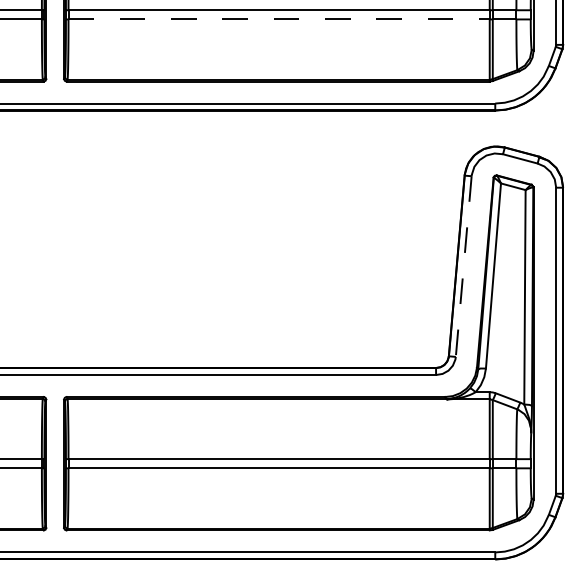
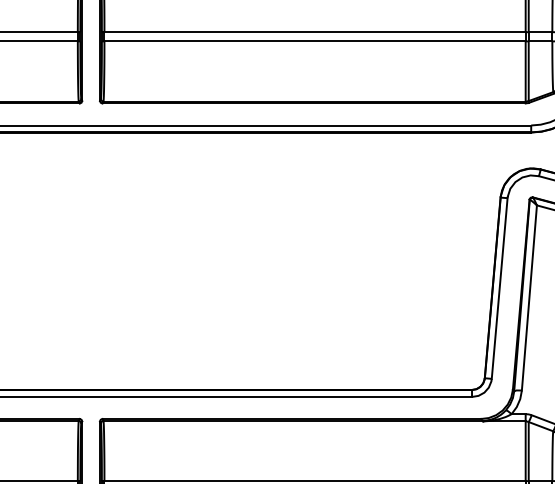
line: (279, 19) -> (315, 41), dashed -> solid
line: (463, 266) -> (499, 288), dashed -> solid

